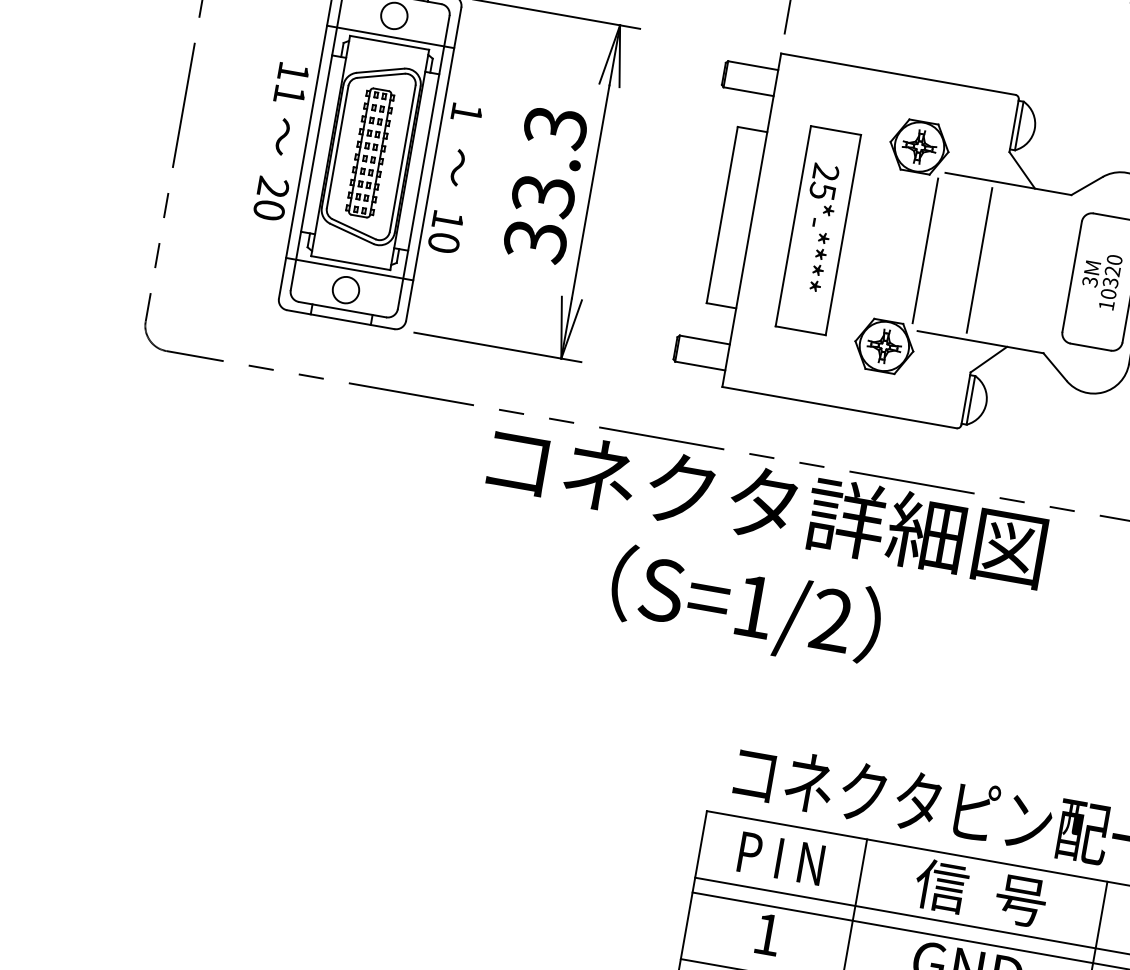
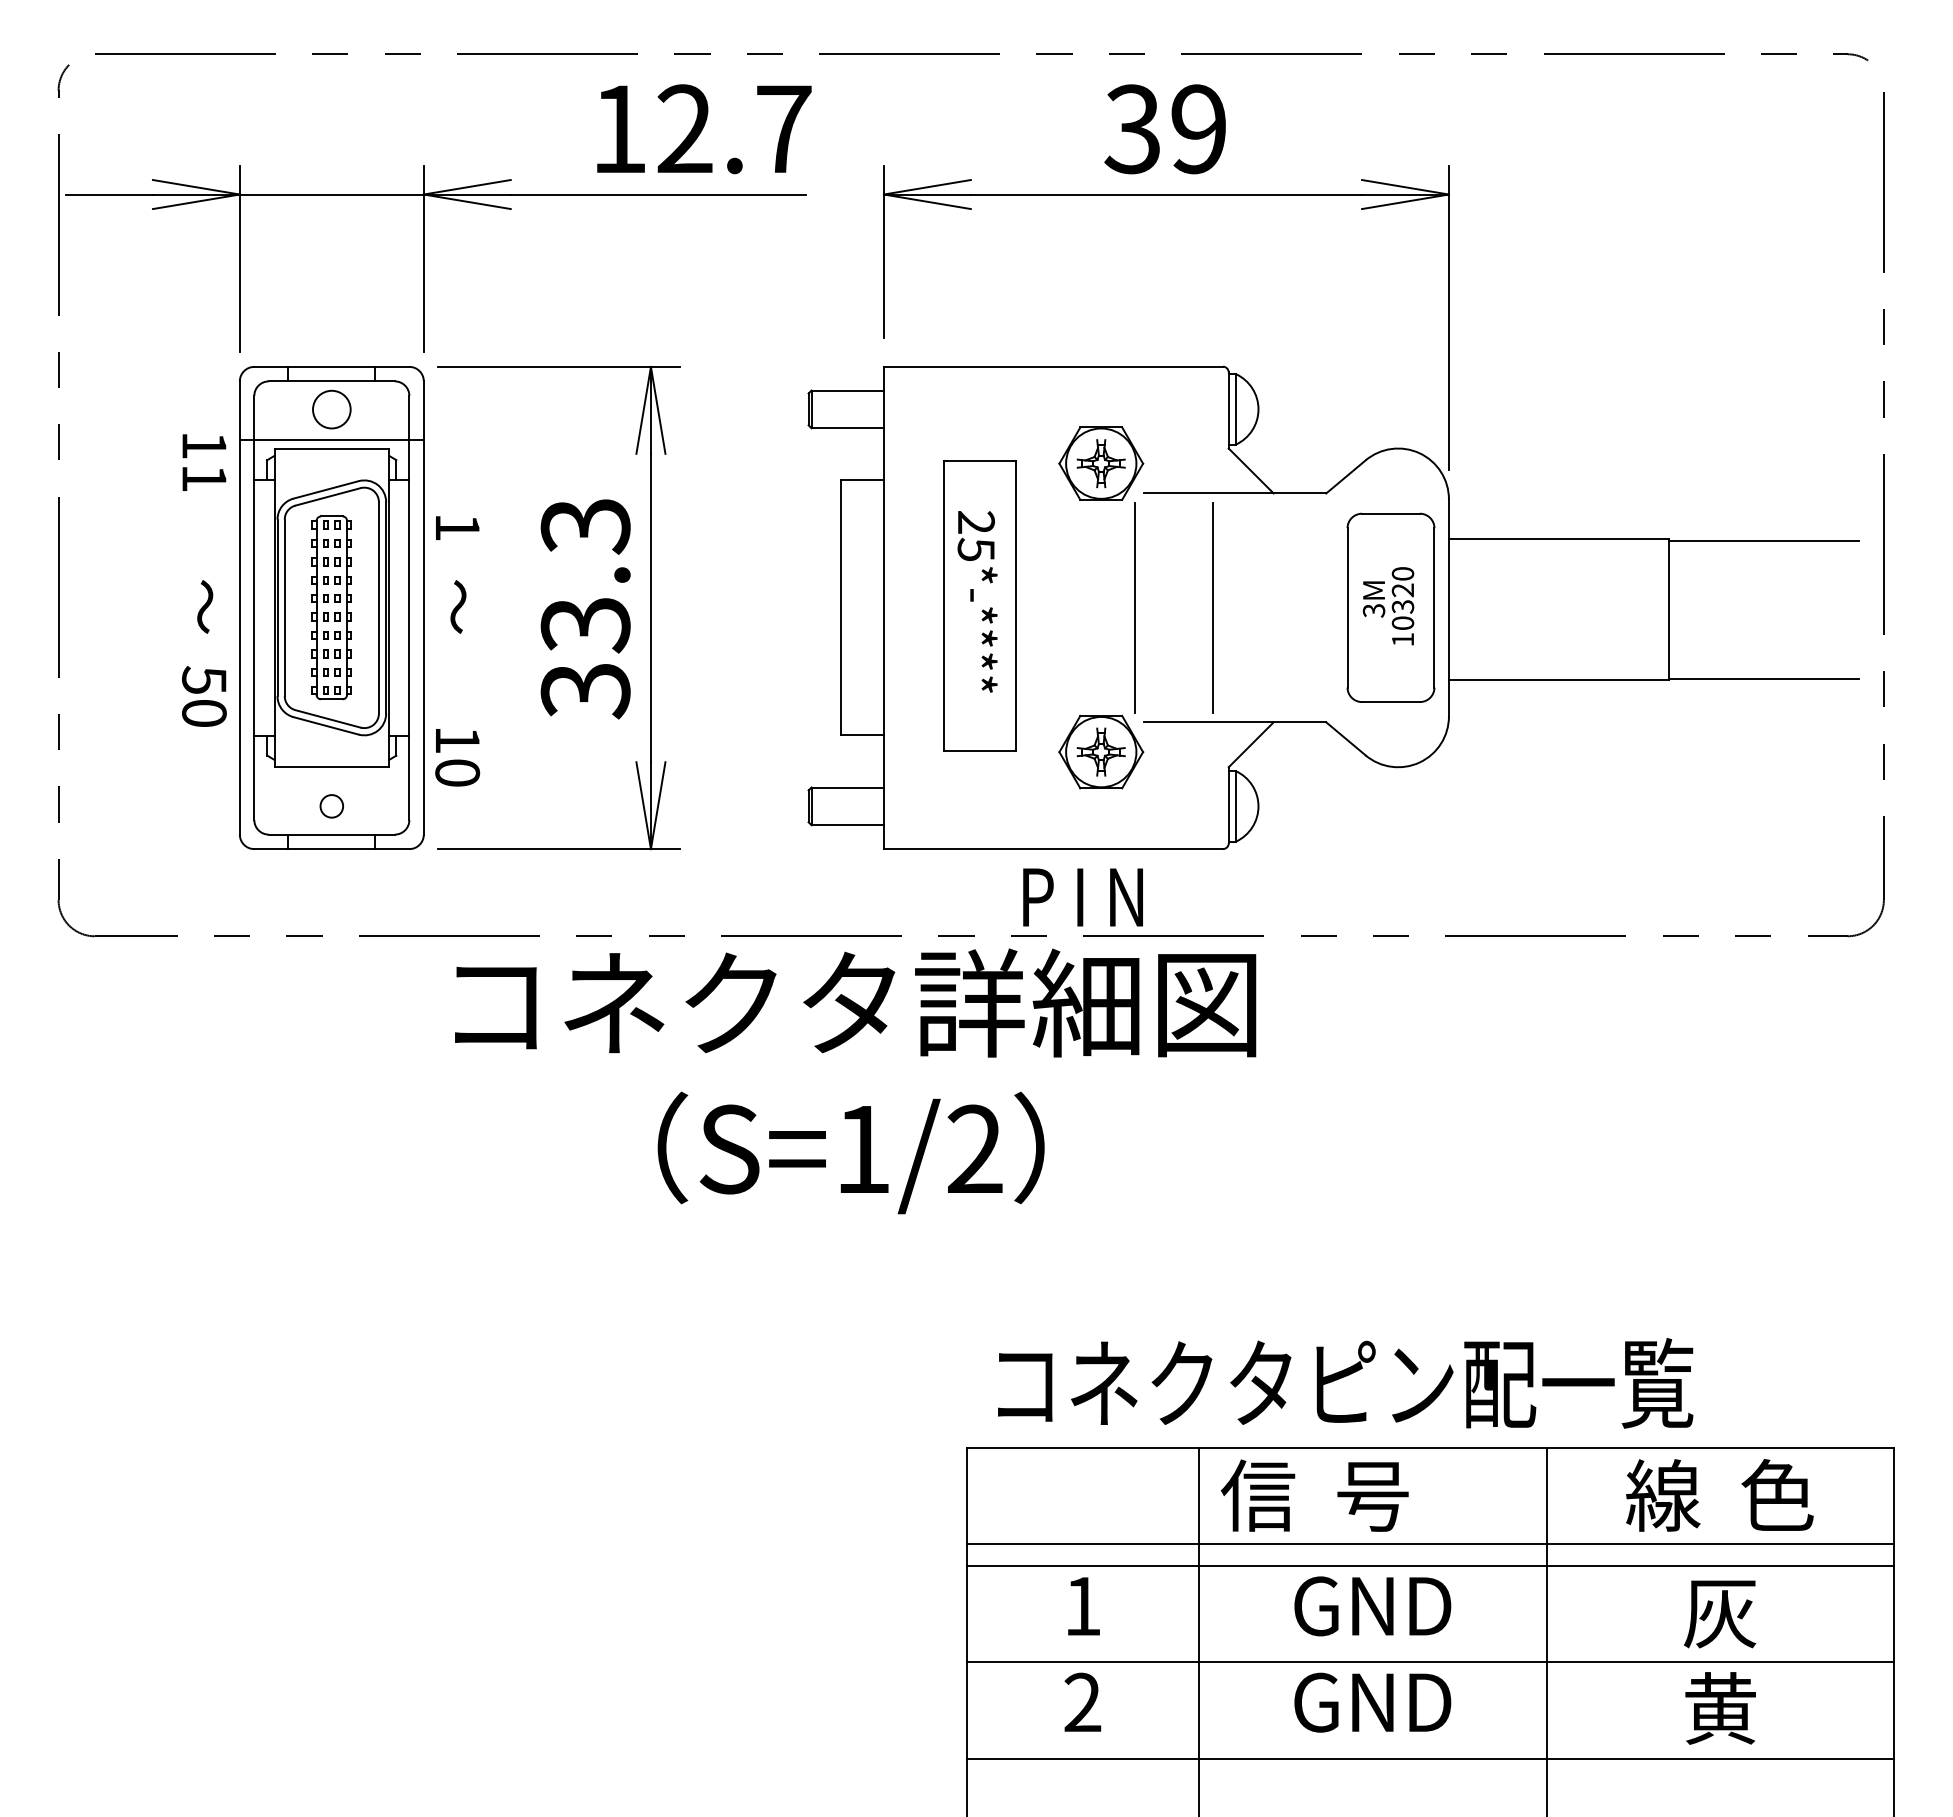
text: (291, 83) -> (204, 462), moved
text: (273, 186) -> (204, 679), 20 -> 50
text: (445, 232) -> (457, 757), moved
line: (349, 269) -> (331, 776), removed
circle: (345, 290) -> (331, 806), size x0.6
text: (757, 558) -> (855, 1081), moved
text: (780, 858) -> (1082, 897), moved
text: (980, 893) -> (1314, 1495), moved

